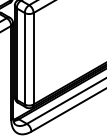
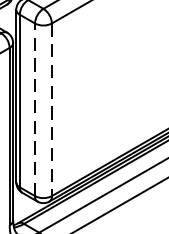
line: (24, 58) -> (34, 109), solid -> dashed
line: (33, 58) -> (51, 109), solid -> dashed

